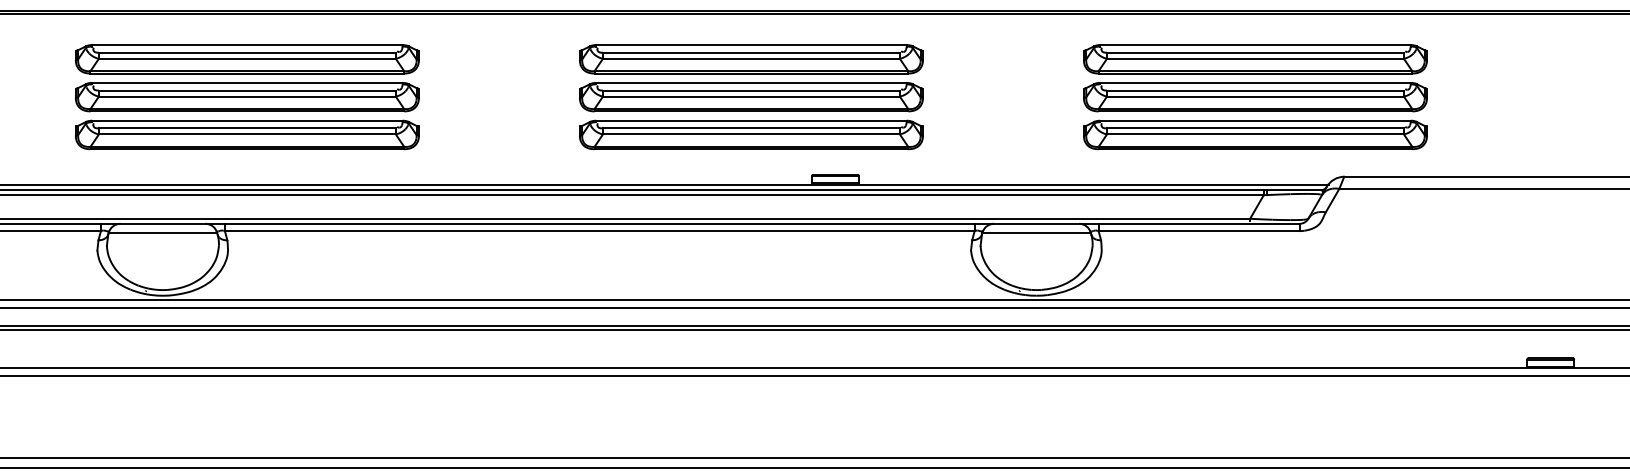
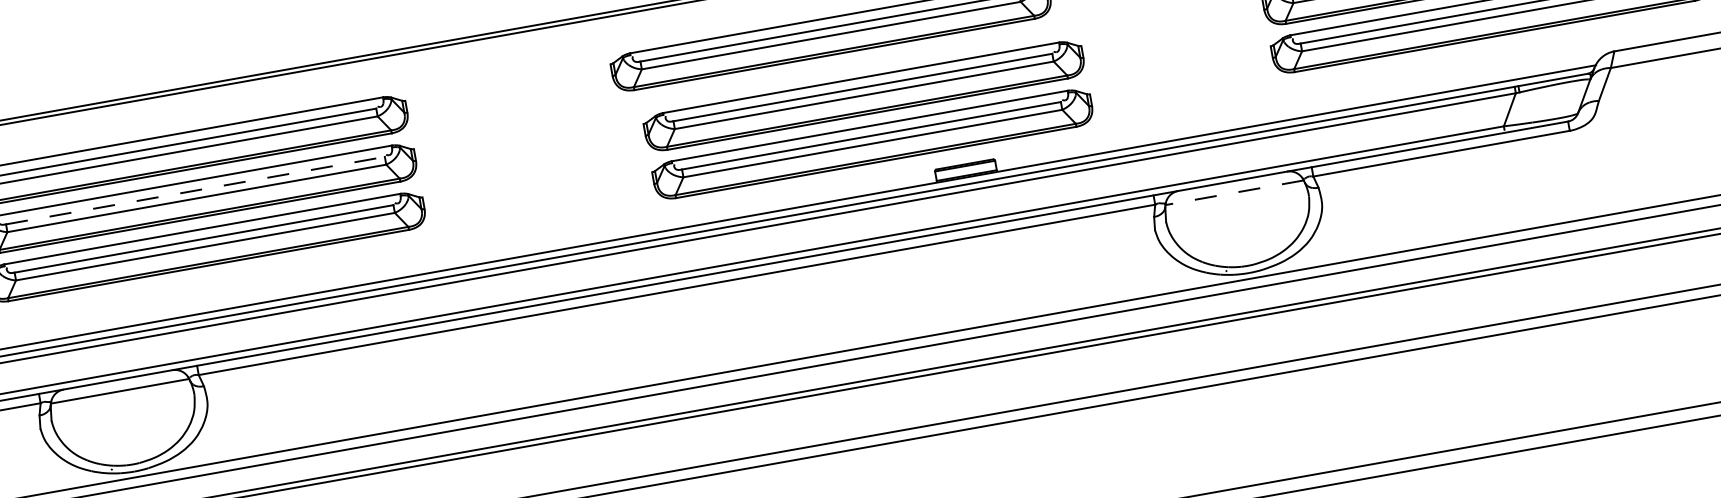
line: (247, 90) -> (195, 190), solid -> dashed
part: (751, 116) -> (868, 120), moved
line: (1036, 232) -> (1234, 192), solid -> dashed

